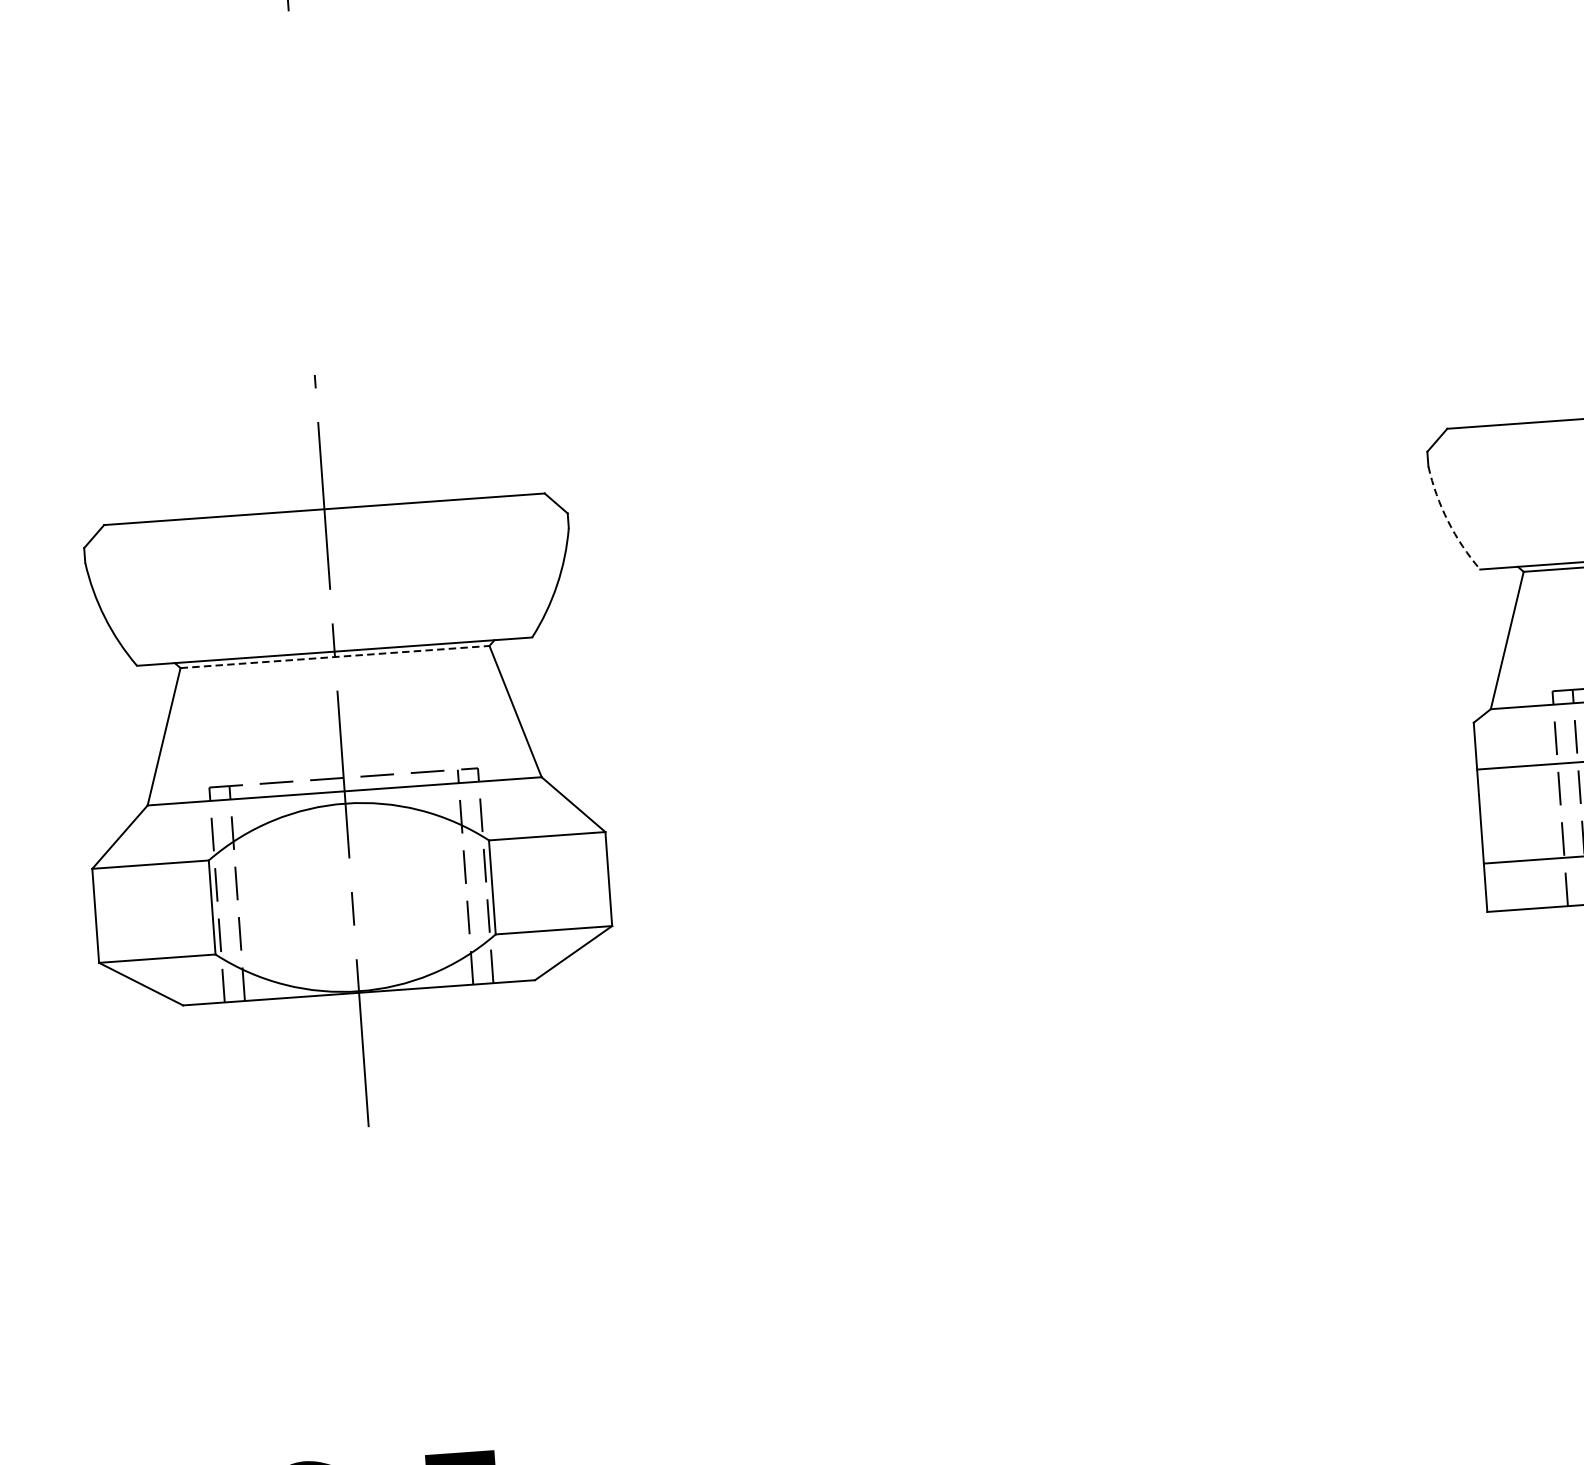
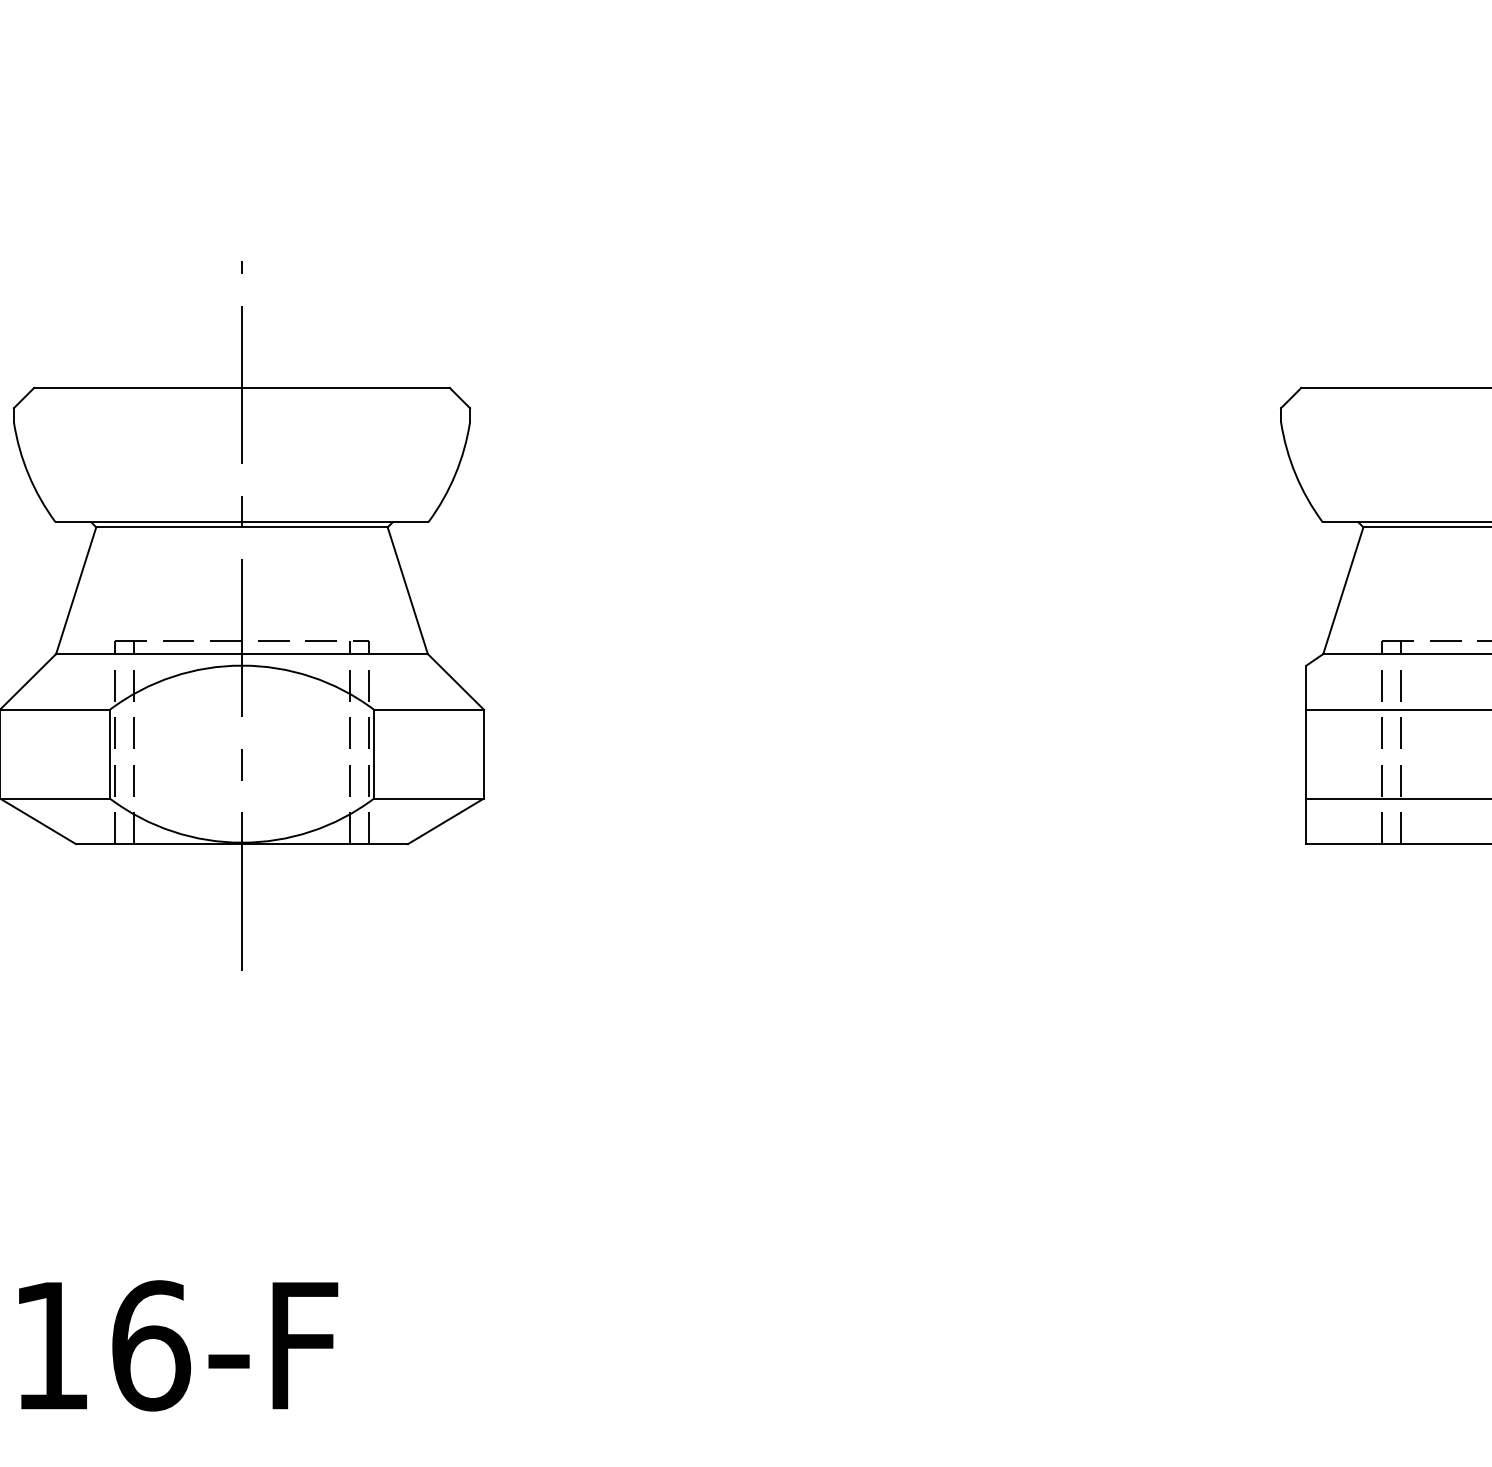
arc: (1447, 520) -> (1295, 474), dashed -> solid
line: (334, 657) -> (241, 527), dashed -> solid

